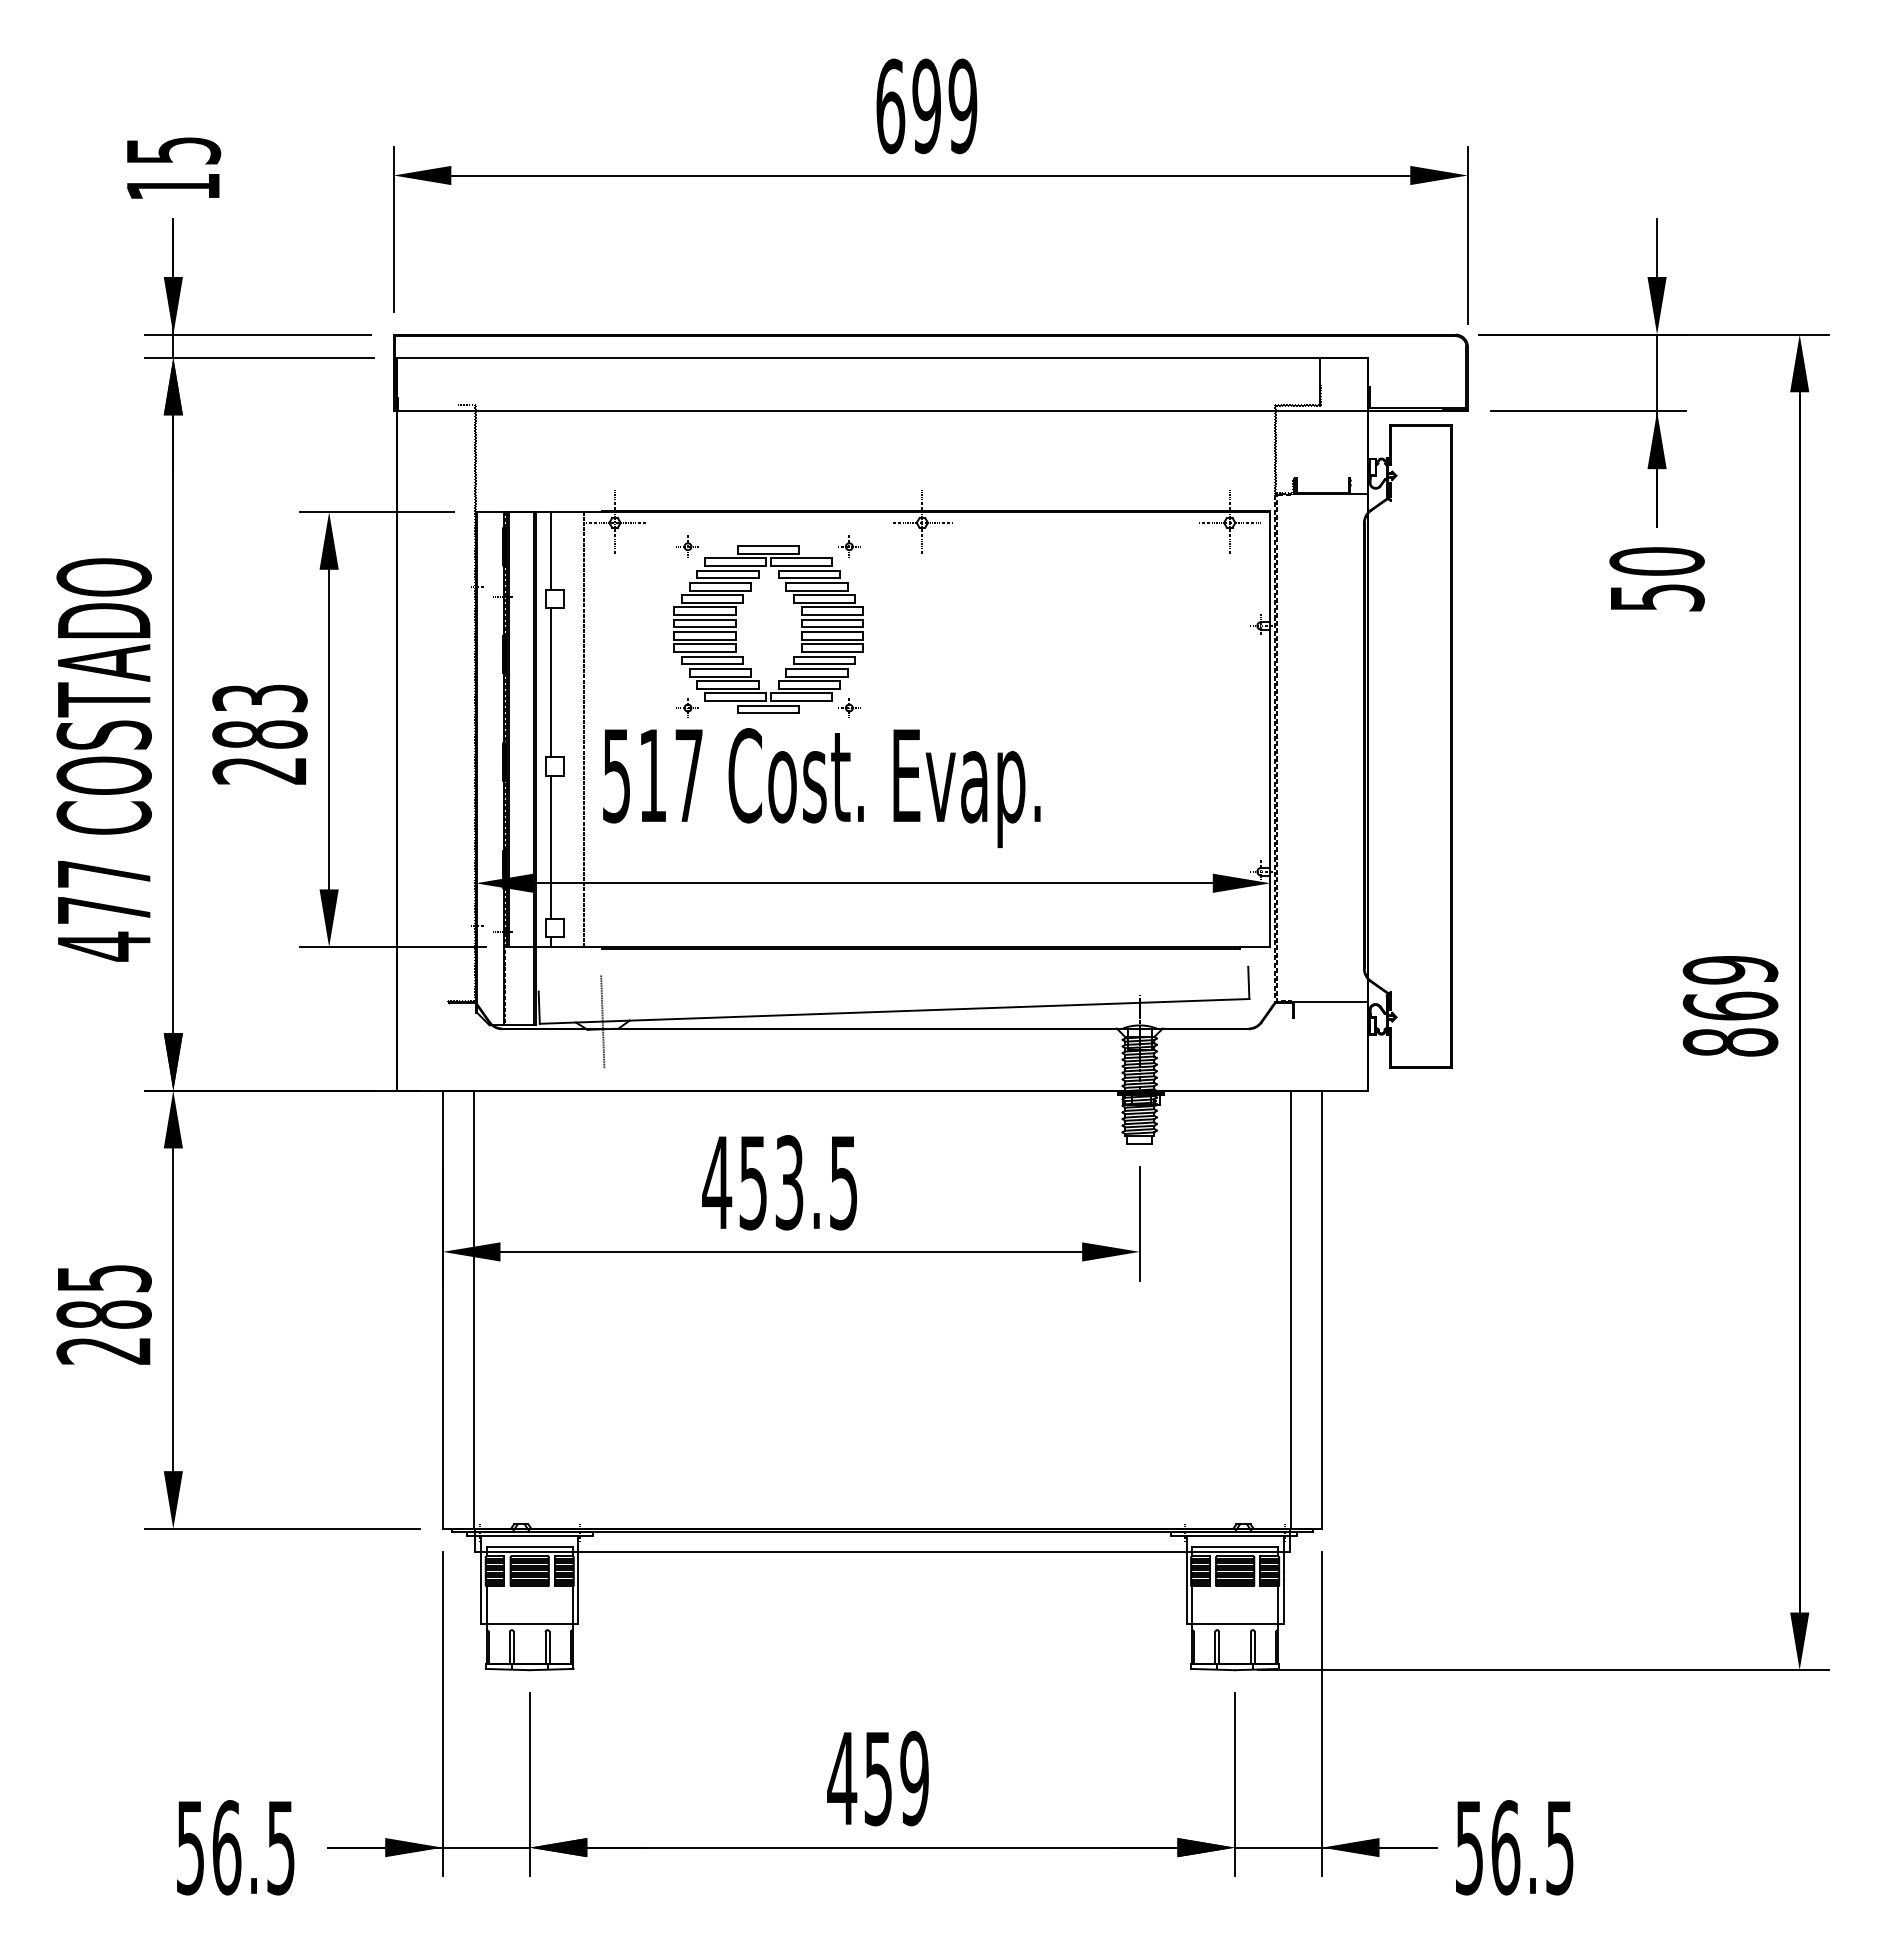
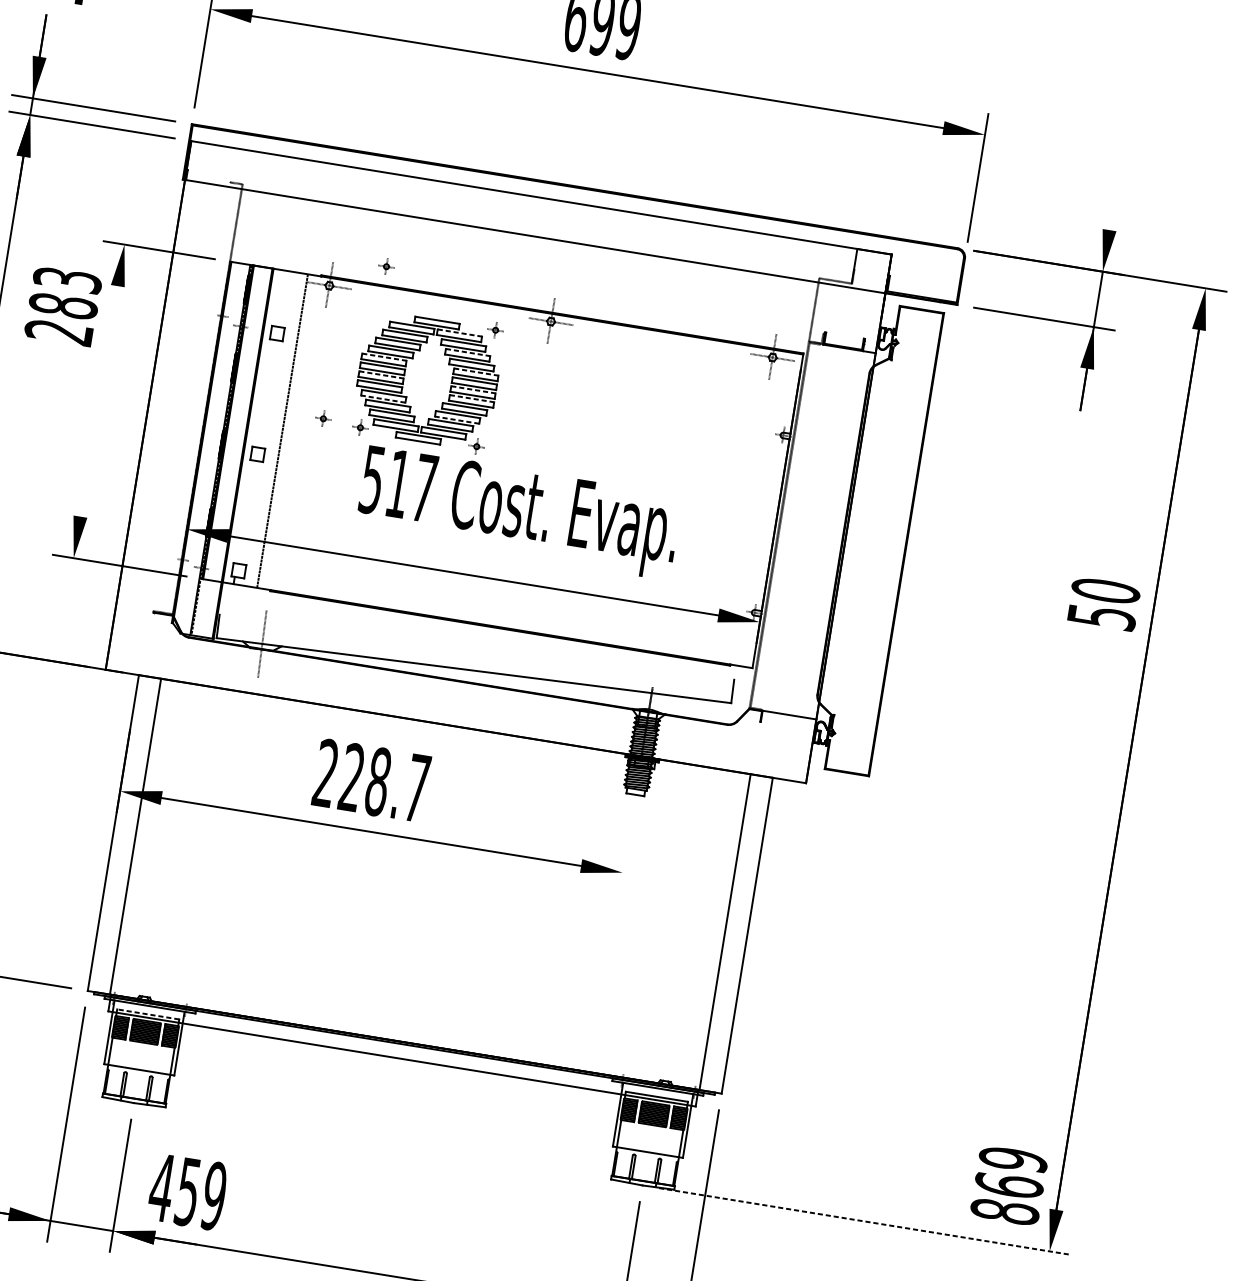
line: (1657, 248) -> (1113, 209), removed
part: (687, 546) -> (386, 266), moved
line: (550, 550) -> (279, 298), removed
line: (801, 558) -> (459, 333), solid -> dashed
text: (1656, 579) -> (1103, 603), moved
line: (817, 582) -> (468, 352), solid -> dashed
line: (704, 607) -> (384, 357), solid -> dashed
line: (832, 607) -> (476, 372), solid -> dashed
line: (704, 632) -> (381, 375), solid -> dashed
line: (832, 632) -> (473, 390), solid -> dashed
line: (832, 644) -> (472, 398), solid -> dashed
line: (712, 664) -> (383, 399), solid -> dashed
line: (817, 676) -> (457, 420), solid -> dashed
line: (550, 682) -> (264, 393), removed
part: (635, 703) -> (323, 418), added
line: (329, 729) -> (99, 401), removed
text: (259, 734) -> (63, 305), moved
text: (821, 788) -> (518, 512), moved
line: (550, 846) -> (245, 511), removed
text: (1730, 1006) -> (1009, 1185), moved
text: (779, 1182) -> (371, 780), 453.5 -> 228.7
line: (1139, 1223) -> (625, 852), removed
line: (529, 1547) -> (148, 1014), solid -> dashed
line: (1543, 1670) -> (864, 1221), solid -> dashed
text: (877, 1778) -> (187, 1191), moved

